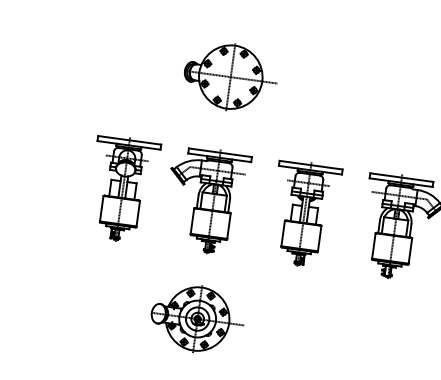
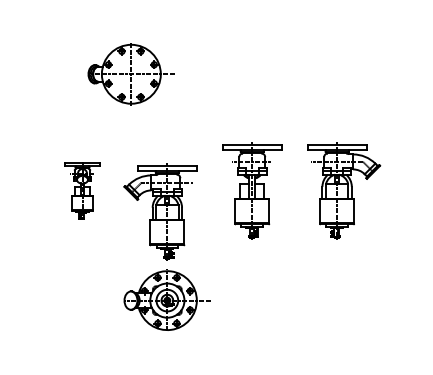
part: (229, 77) -> (130, 74), moved
part: (123, 188) -> (82, 190), size x0.6
part: (206, 200) -> (160, 211), moved

